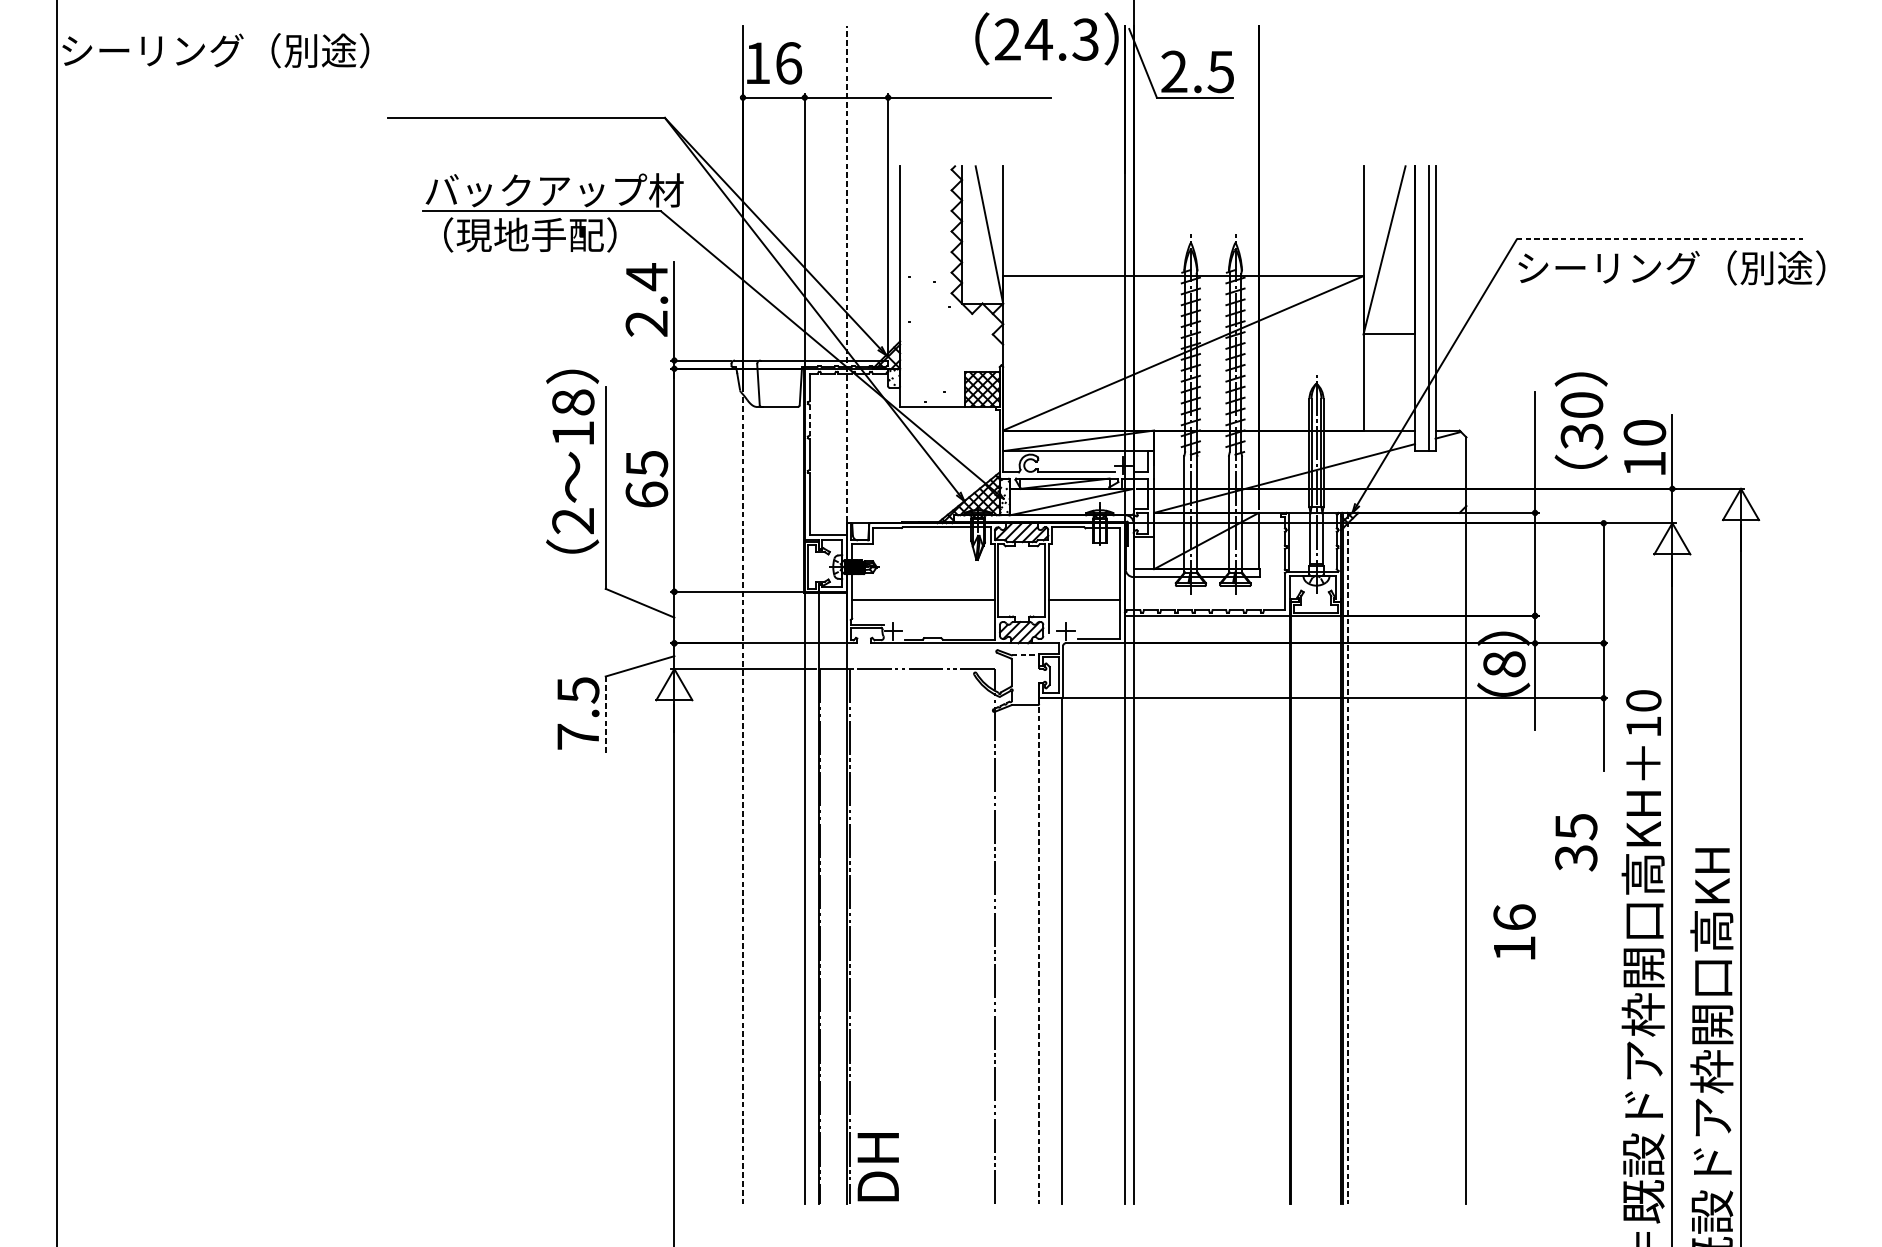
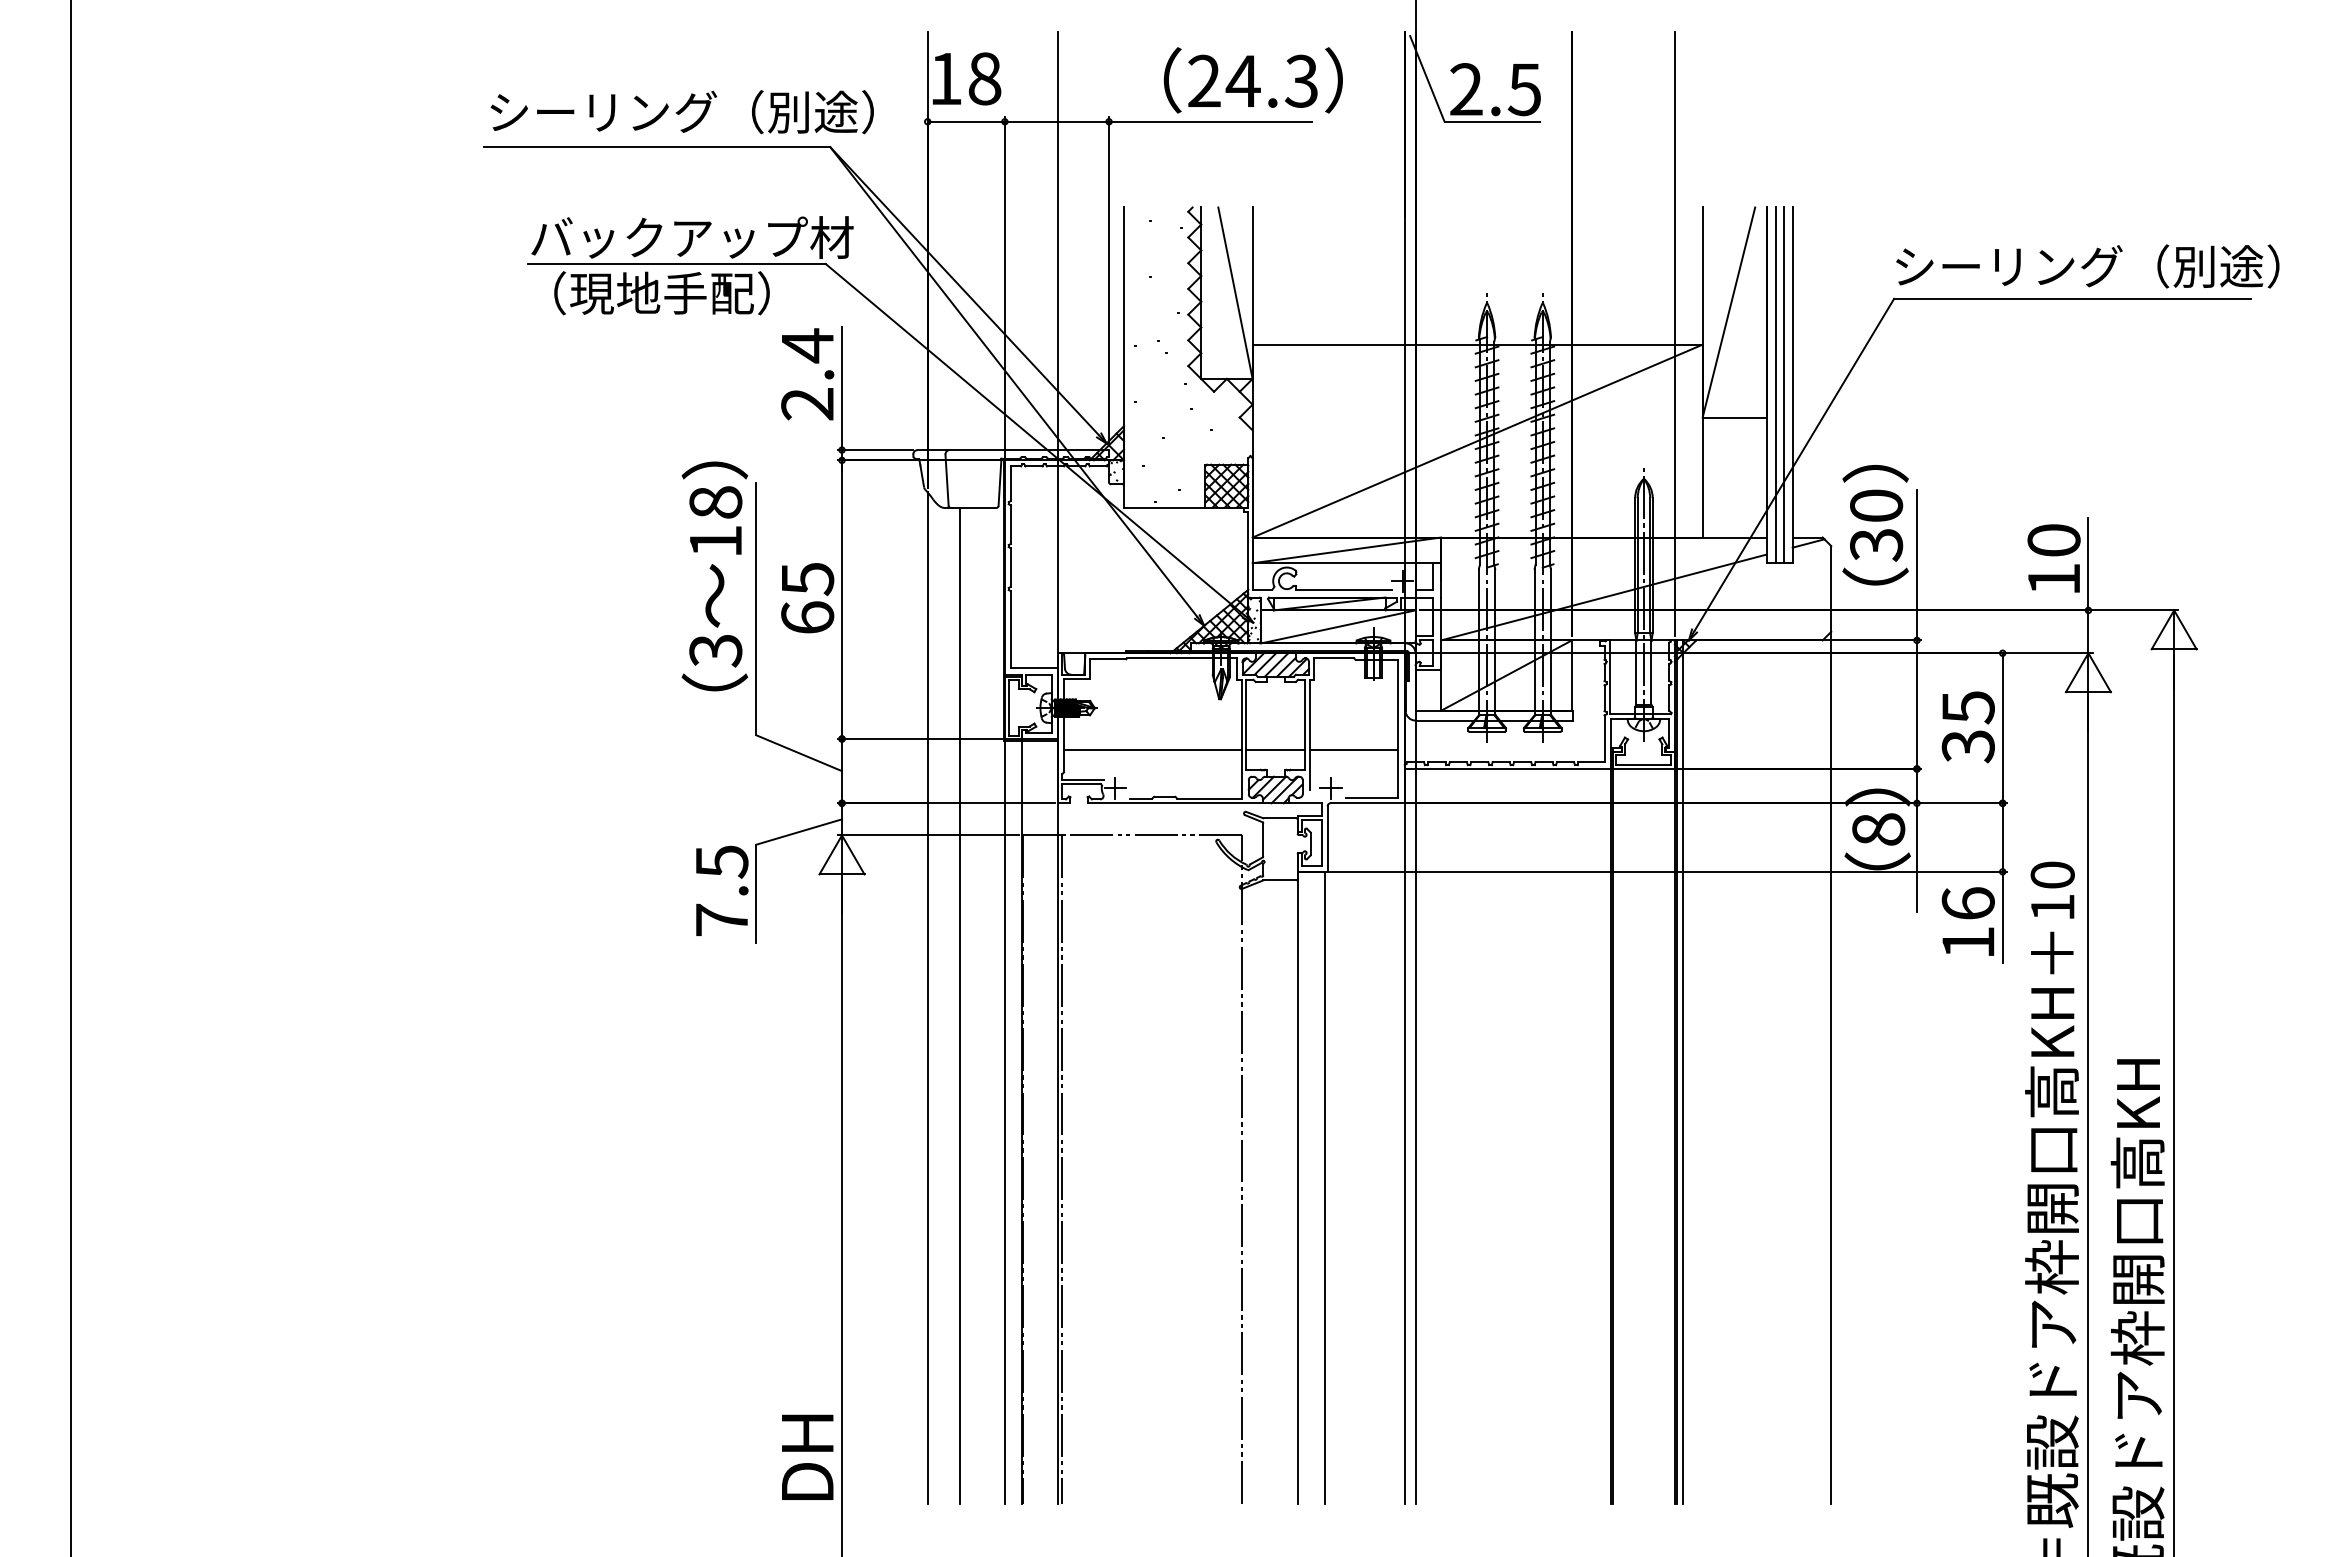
text: (1046, 38) -> (1252, 80), moved
text: (215, 50) -> (681, 112), moved
text: (788, 63) -> (984, 78), 16 -> 18
line: (1660, 239) -> (2073, 298), dashed -> solid
line: (1340, 267) -> (1674, 333), added
text: (1671, 267) -> (2087, 266), moved
line: (846, 273) -> (1057, 341), dashed -> solid
line: (1421, 308) -> (1775, 385), added
line: (809, 420) -> (1010, 525), dashed -> solid
text: (1581, 420) -> (1875, 525), moved
text: (573, 521) -> (715, 650), 2 -> 3
line: (1021, 600) -> (1275, 749), added
line: (1024, 655) -> (1279, 818), dashed -> solid
line: (605, 716) -> (756, 894), dashed -> solid
line: (742, 799) -> (927, 998), dashed -> solid
line: (768, 805) -> (959, 1005), added
text: (1575, 842) -> (1967, 727), moved
line: (1348, 858) -> (1683, 1072), dashed -> solid
text: (1513, 931) -> (1967, 921), moved
line: (1039, 951) -> (1297, 1188), dashed -> solid
text: (878, 1166) -> (807, 1456), moved

